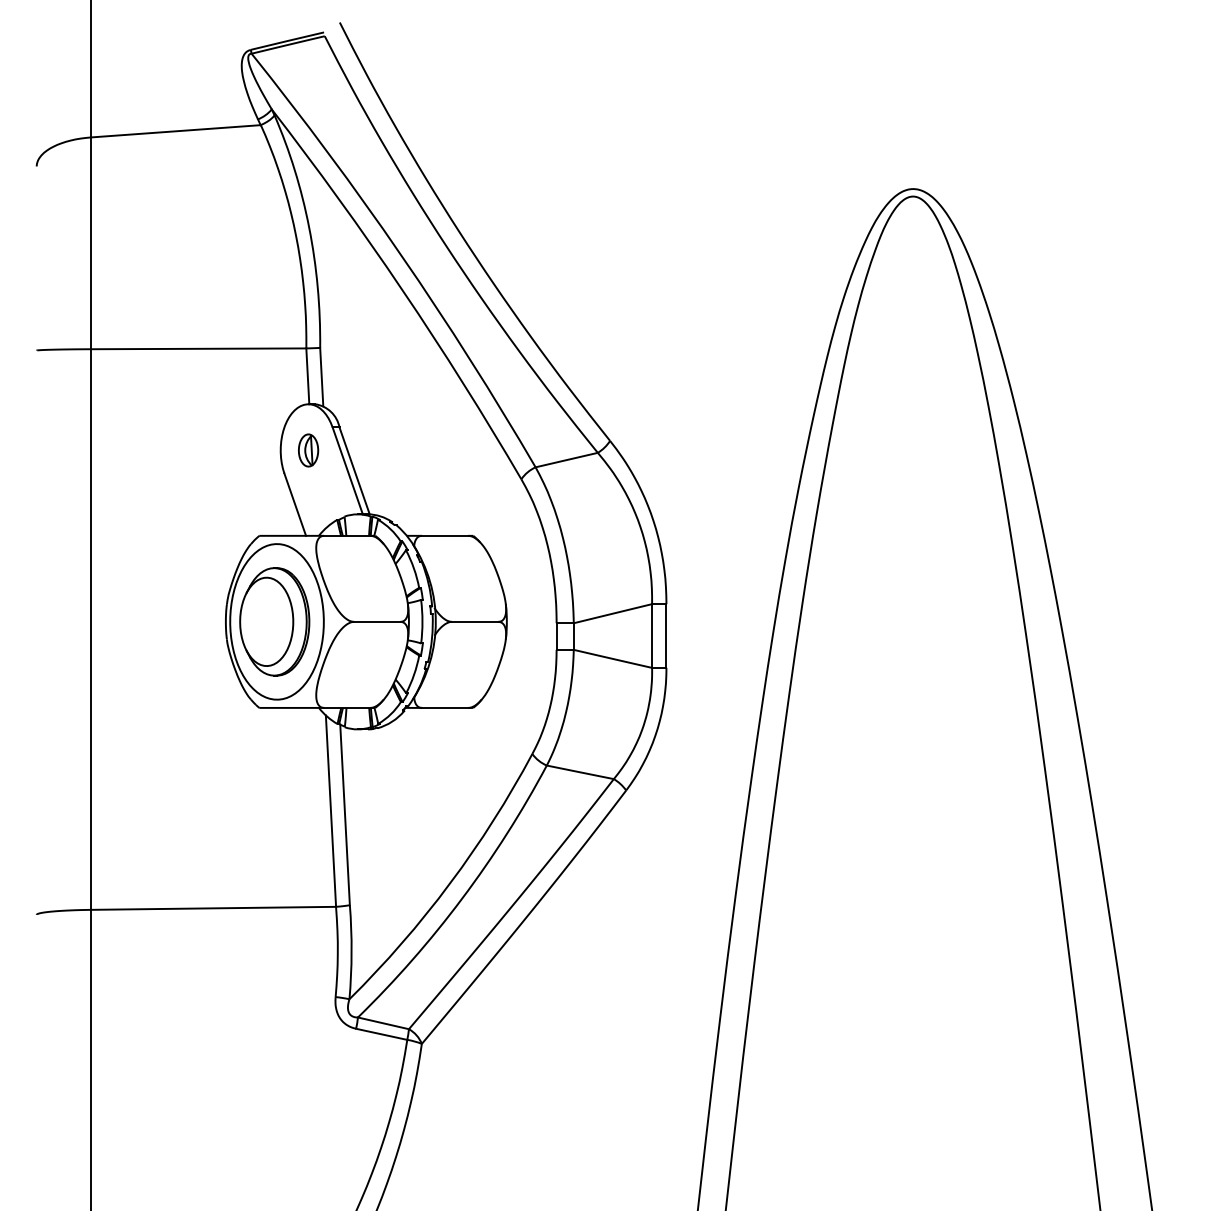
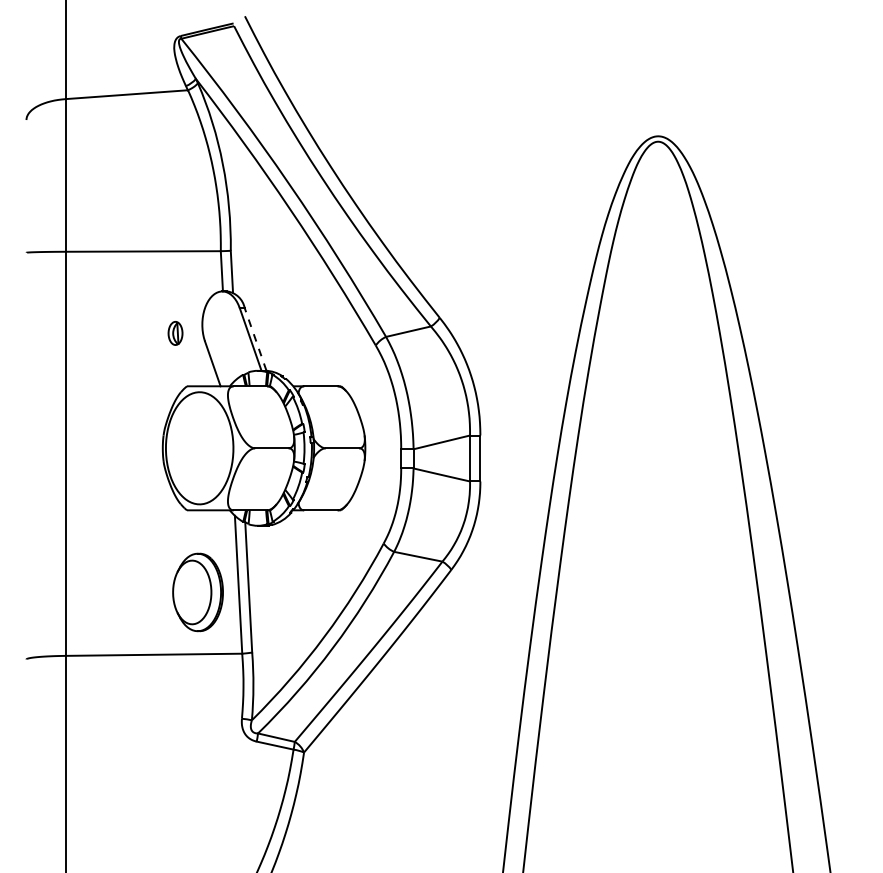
part: (308, 450) -> (175, 333), moved
line: (354, 470) -> (255, 339), solid -> dashed
part: (274, 621) -> (197, 592), moved

